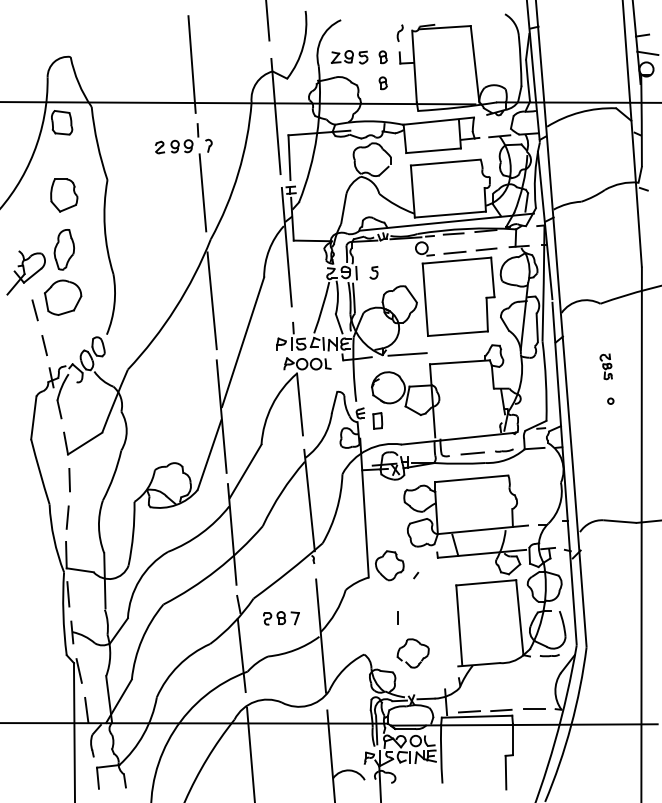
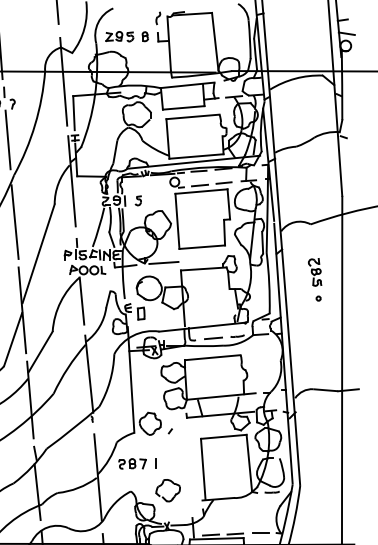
part: (382, 83) -> (144, 56), removed
part: (606, 366) -> (315, 272), size x1.43
part: (281, 618) -> (132, 464), moved

